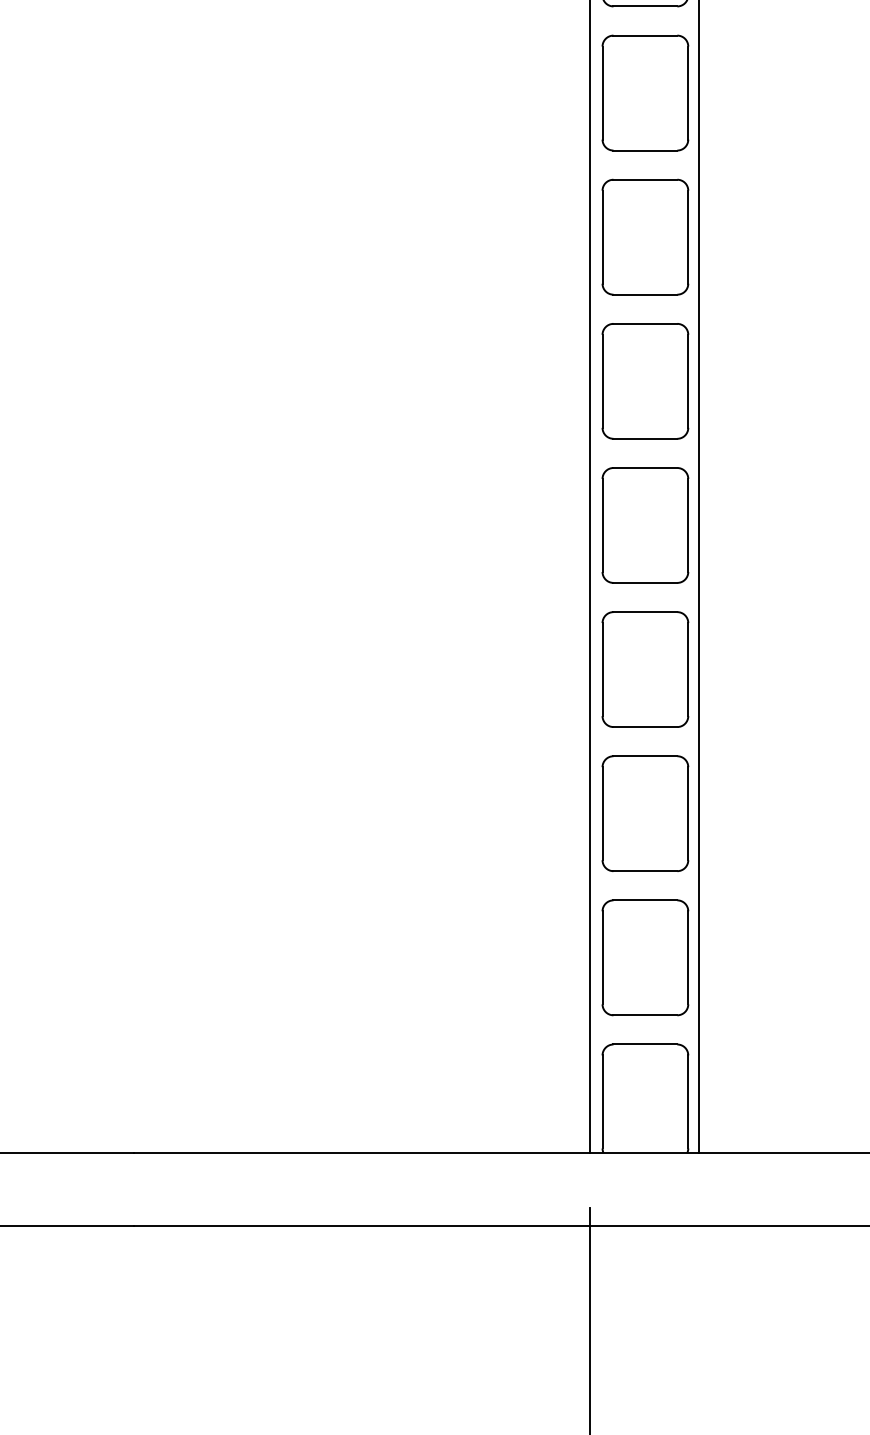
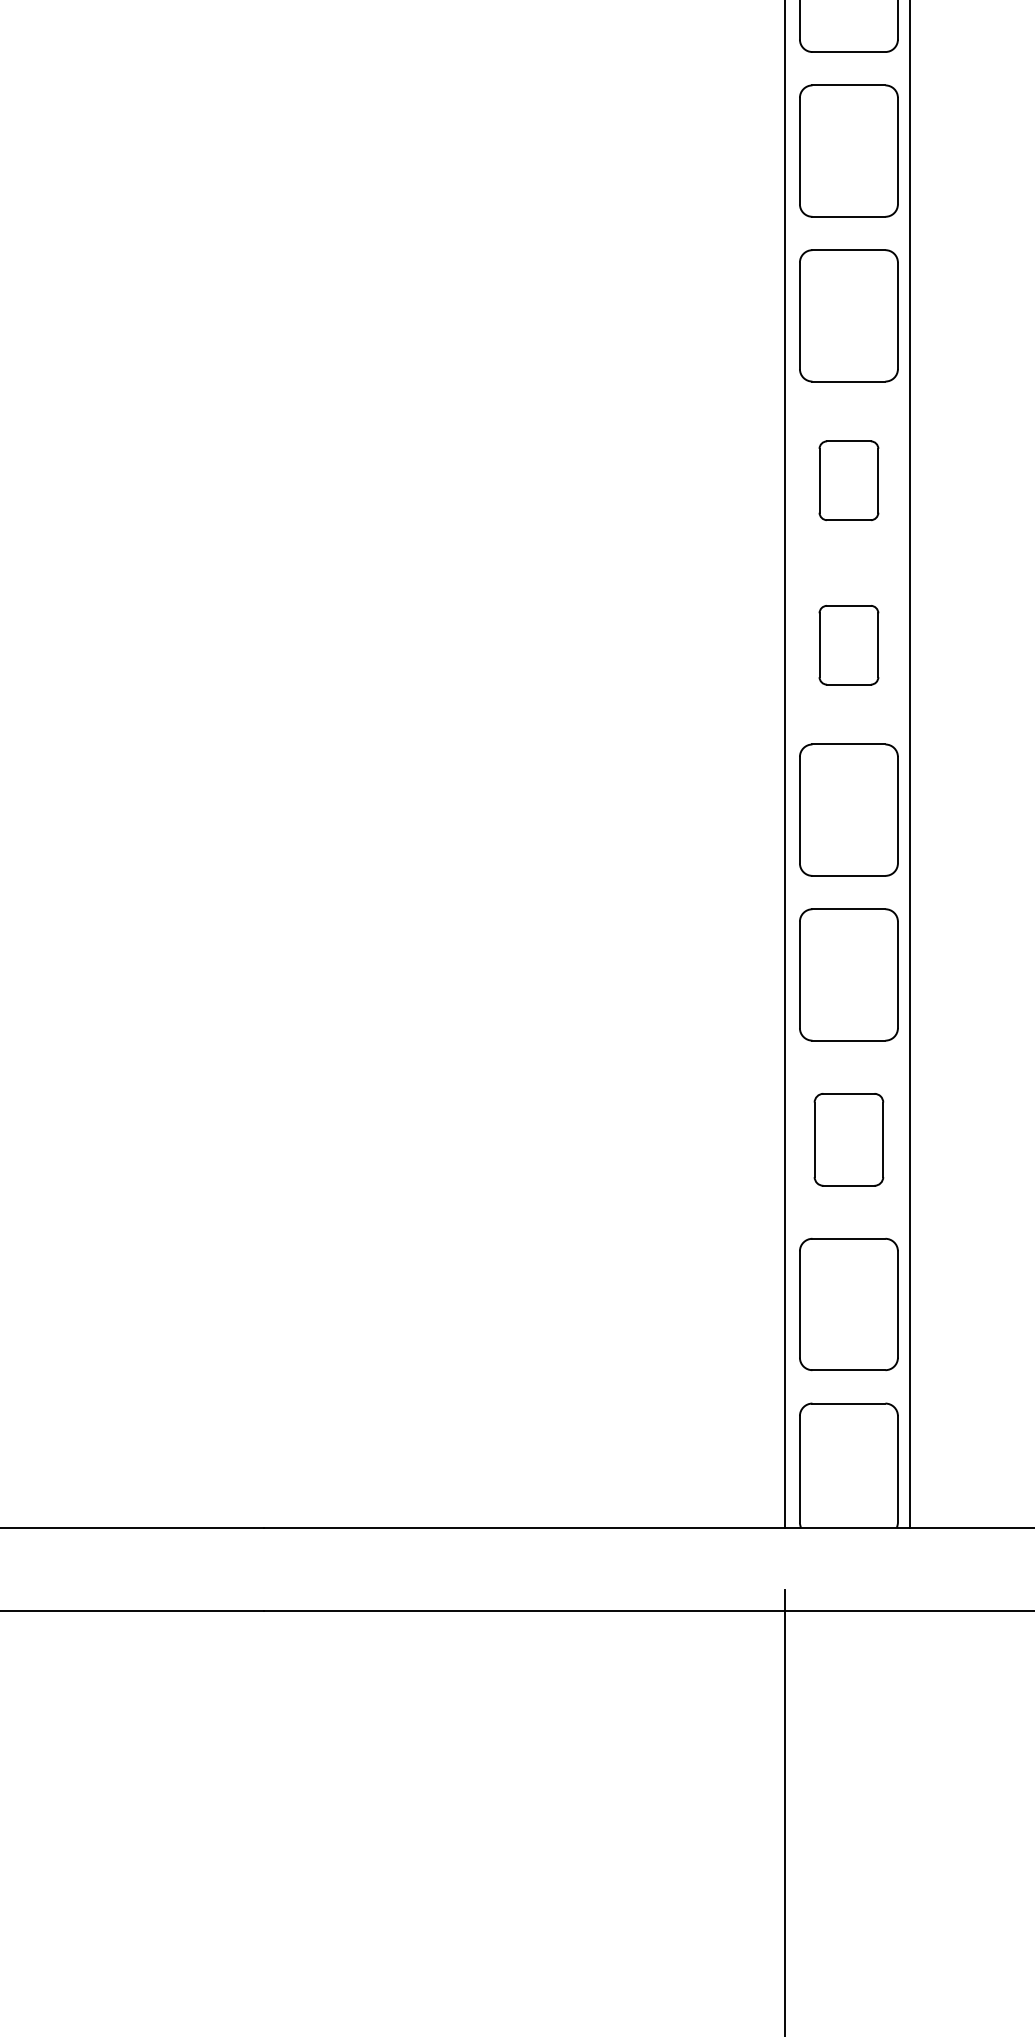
part: (645, 237) -> (848, 480), size x0.6
part: (645, 380) -> (848, 644), size x0.6
part: (645, 813) -> (848, 1139), size x0.7

